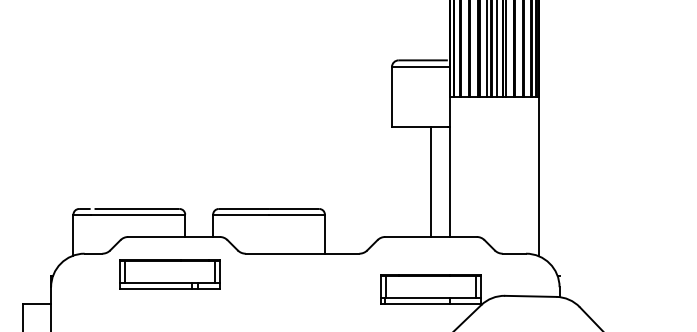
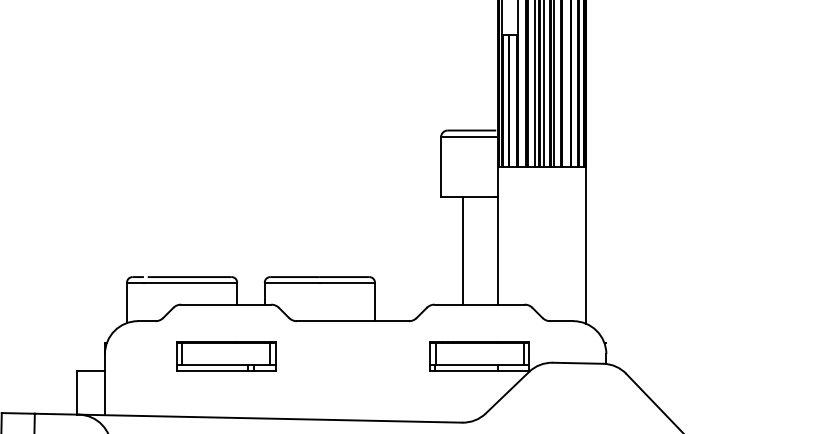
line: (430, 182) -> (463, 250), moved
part: (170, 274) -> (226, 356), moved

